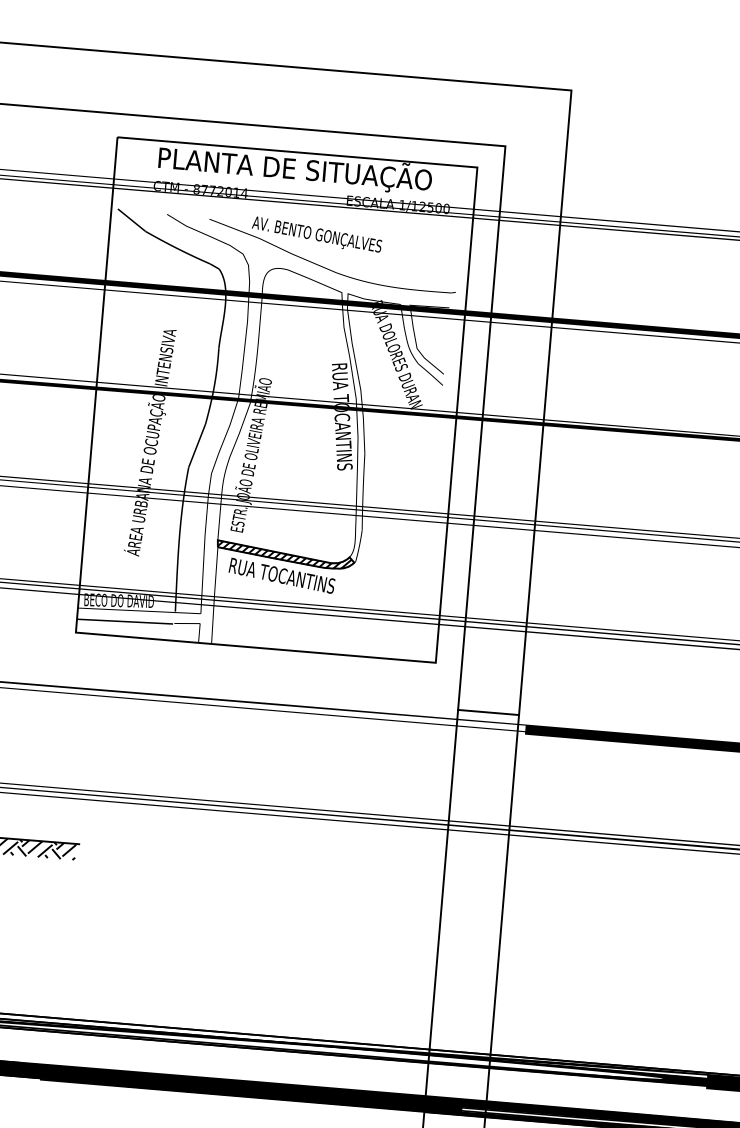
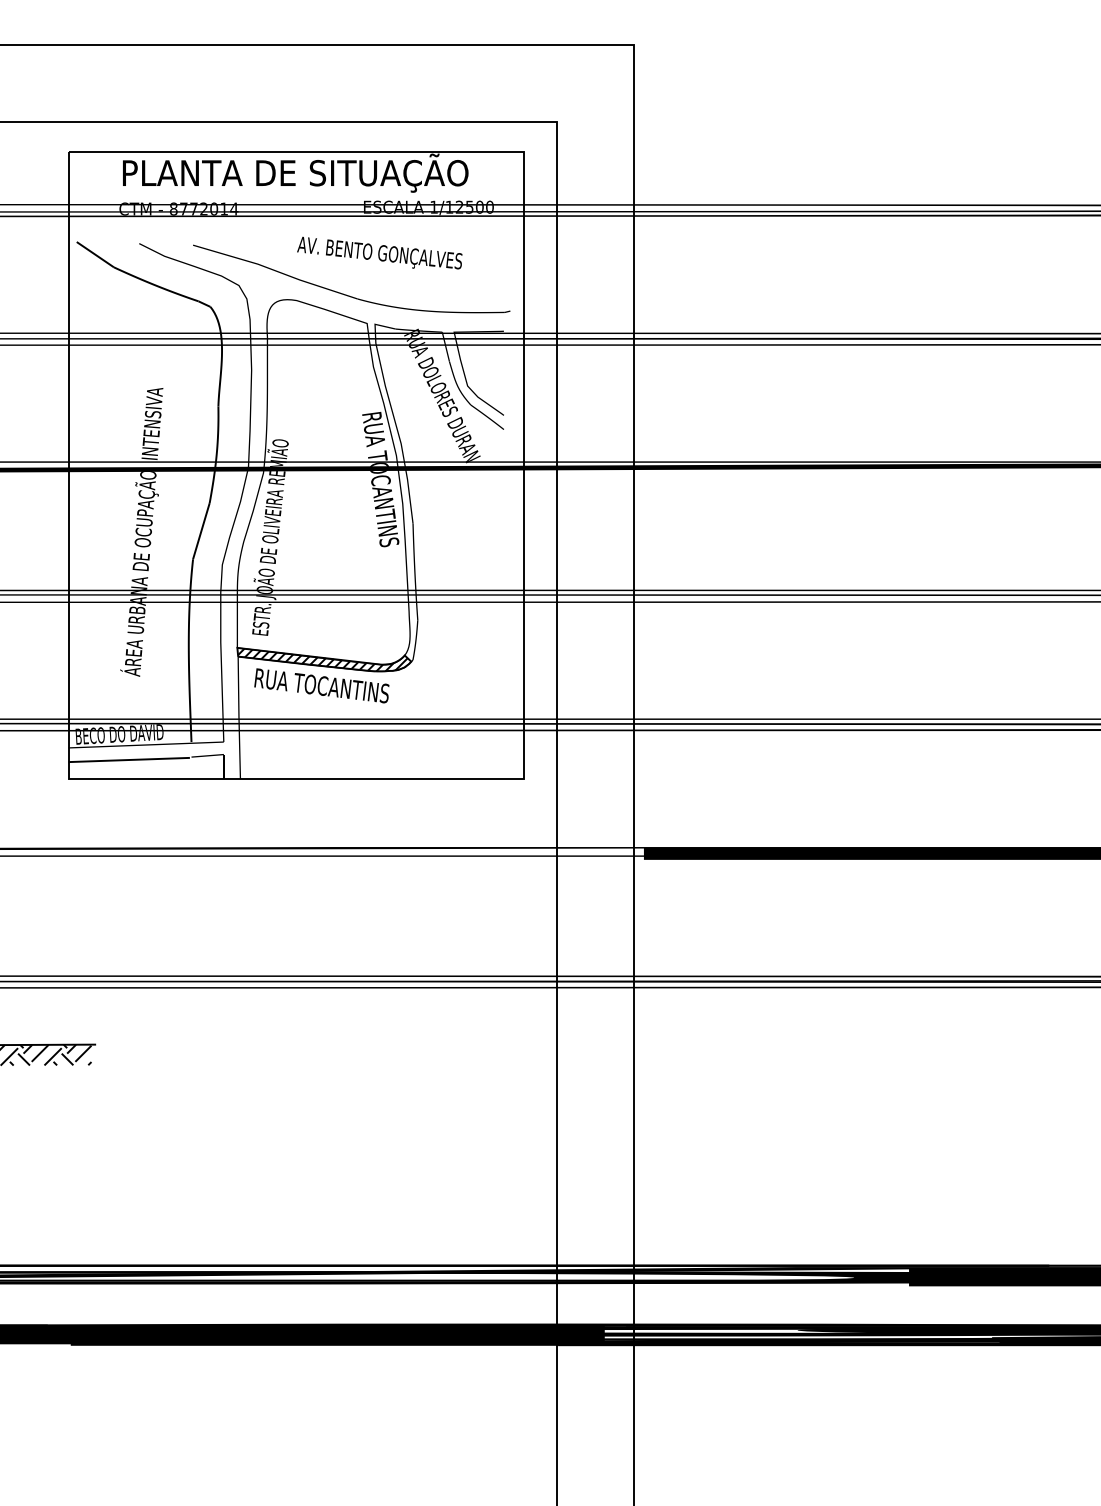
text: (316, 234) -> (379, 252), moved
line: (488, 712) -> (595, 835), removed

